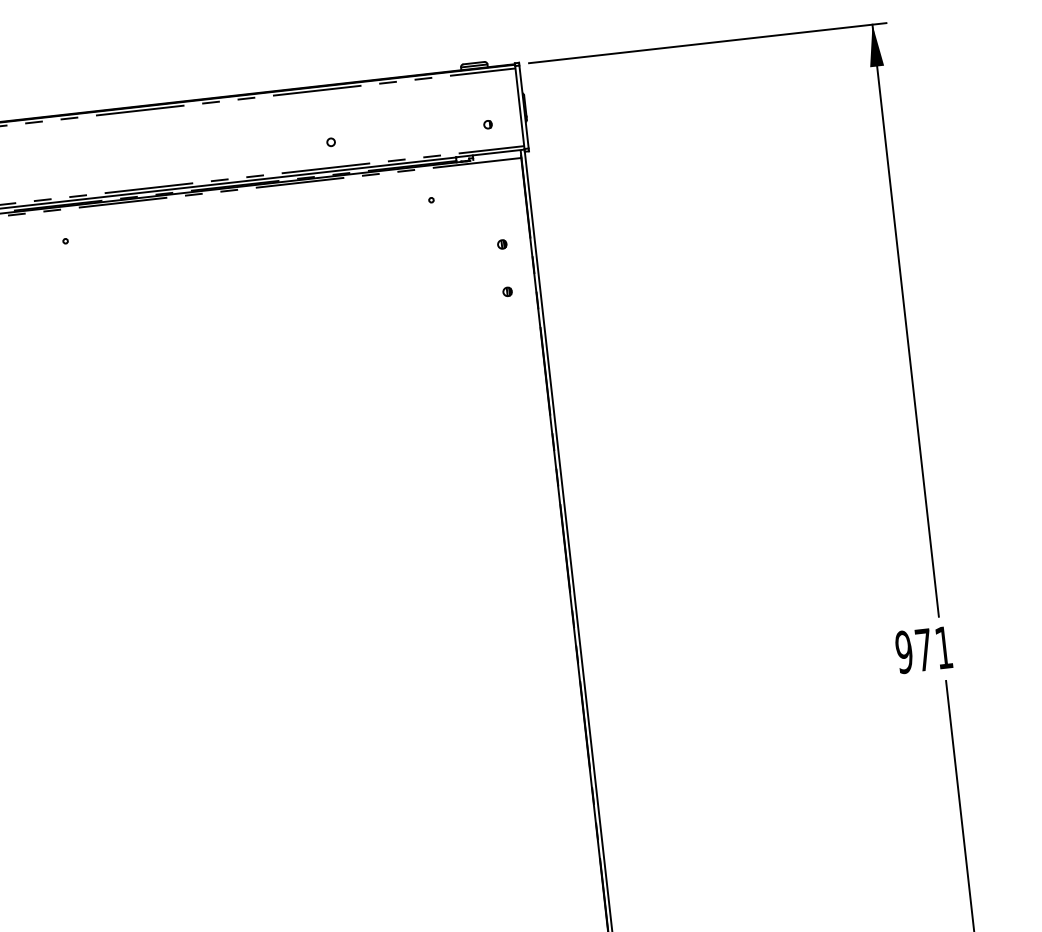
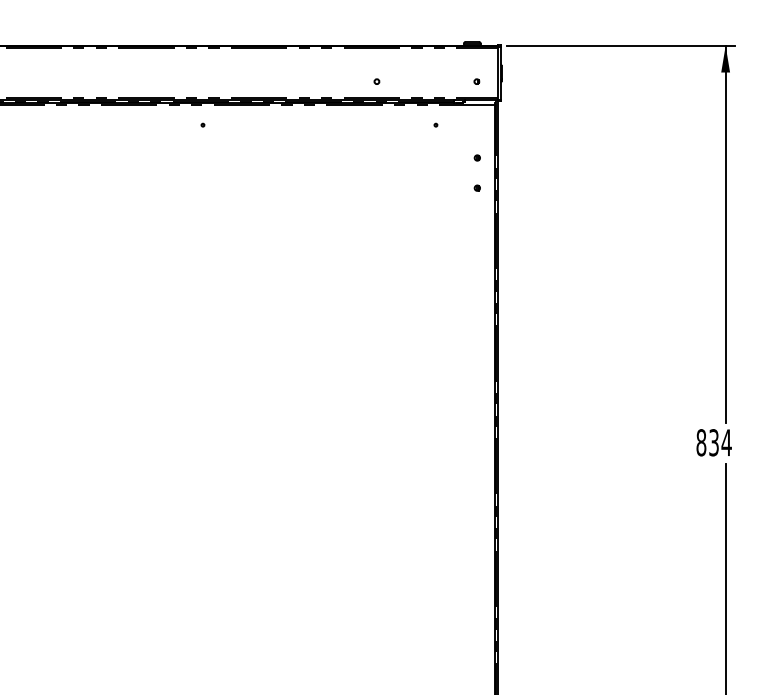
text: (923, 649) -> (713, 442), 971 -> 834

